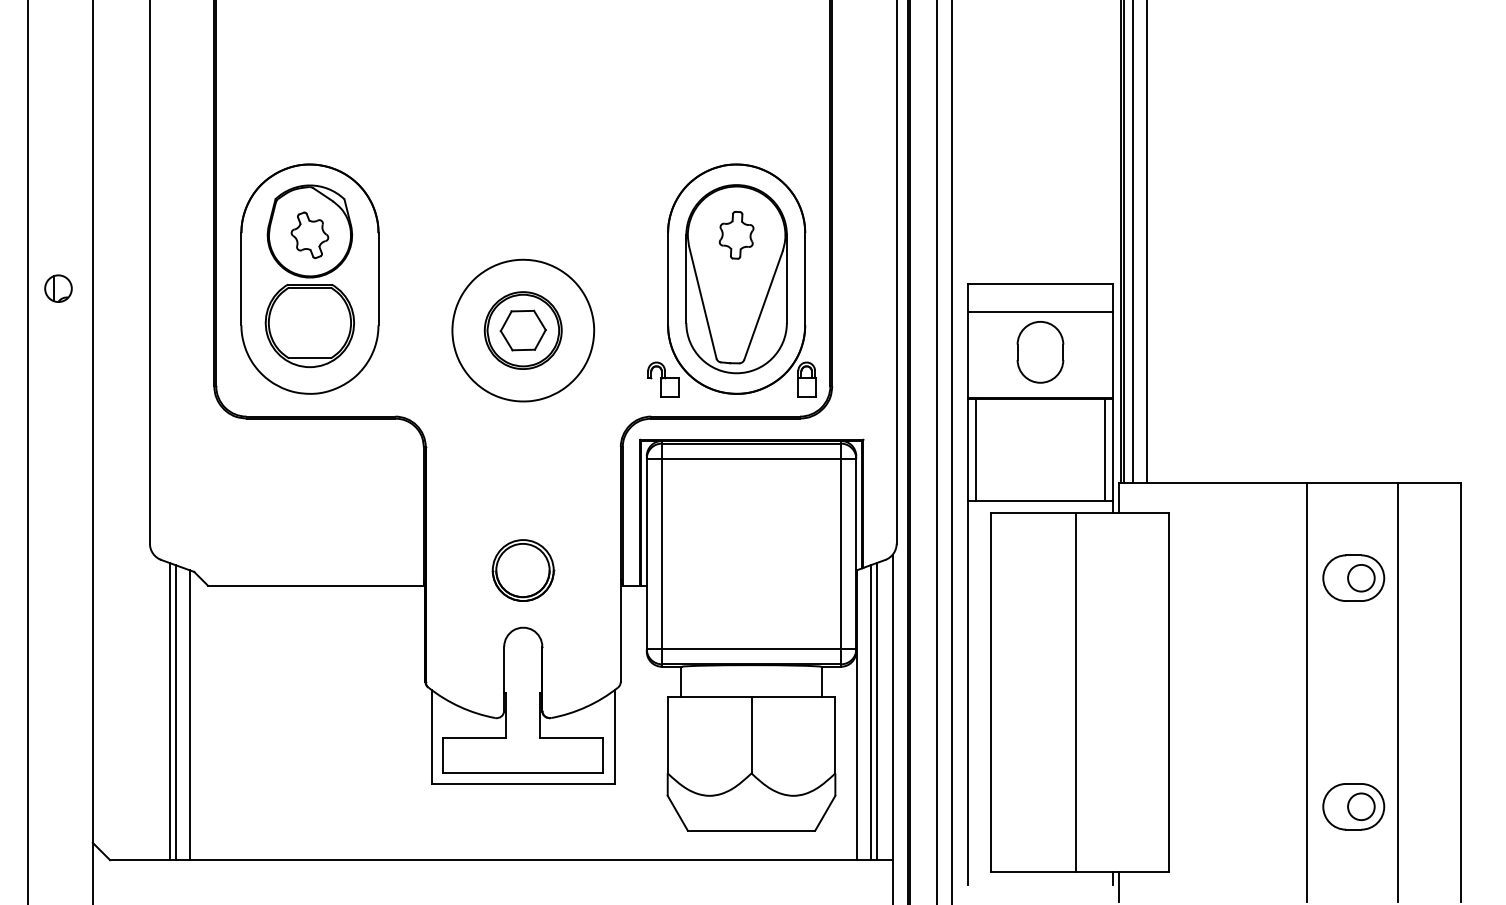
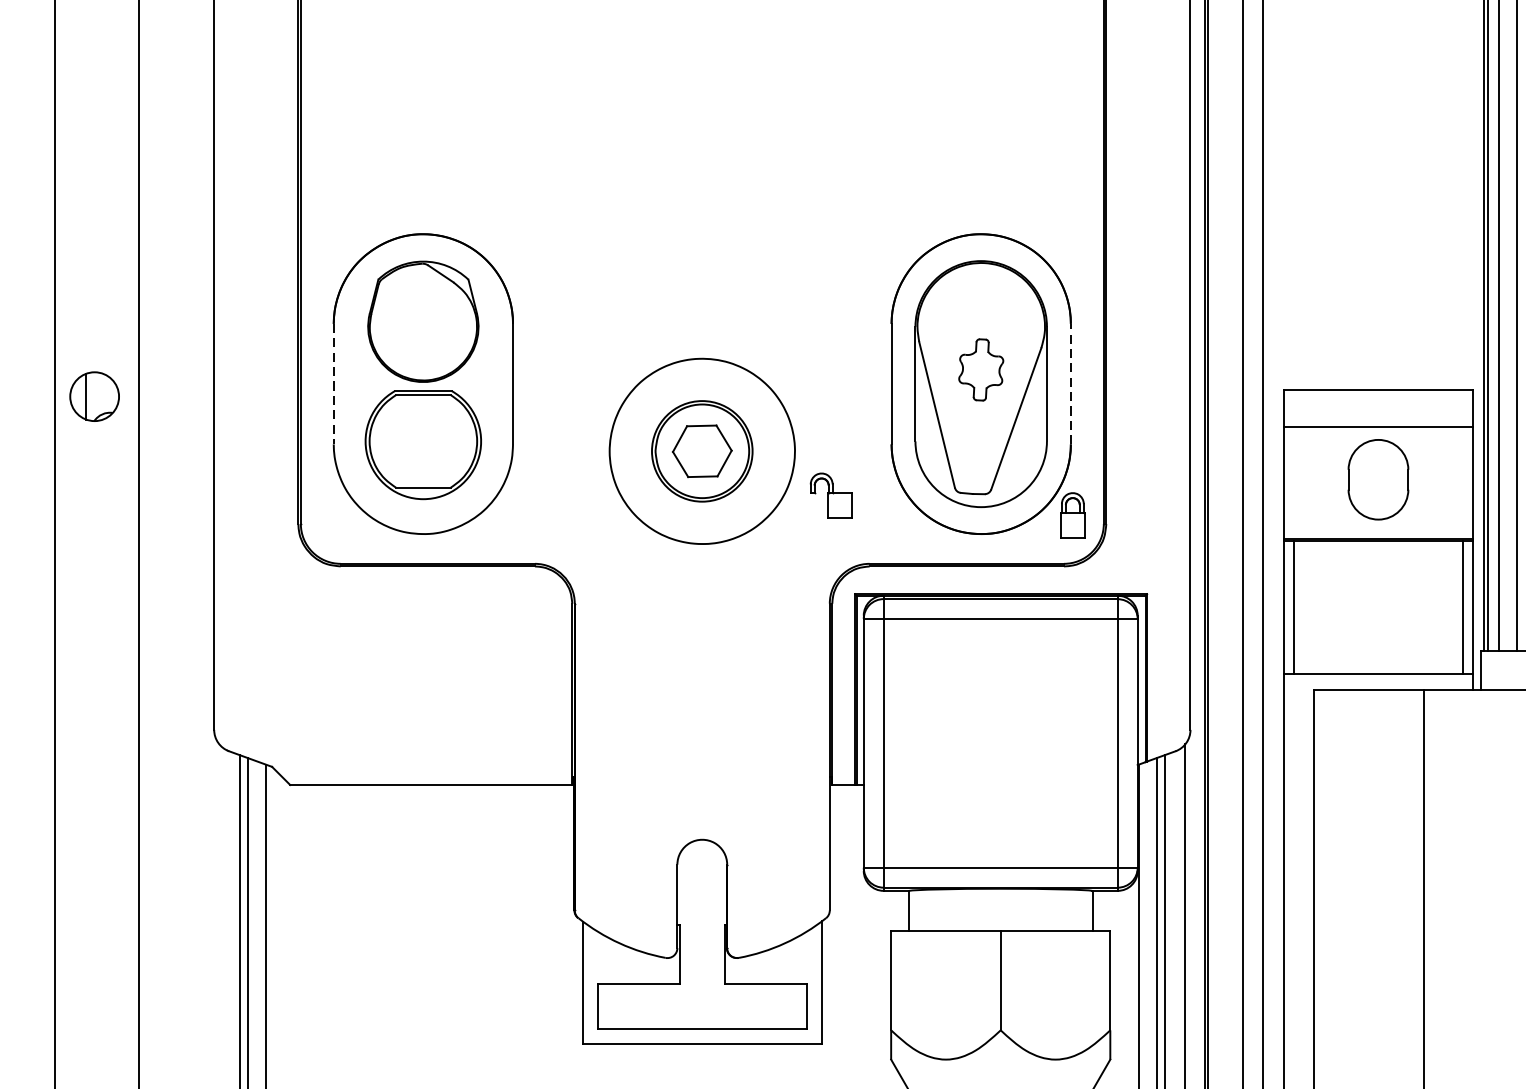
part: (309, 235) -> (422, 327), removed
part: (736, 235) -> (981, 370), moved
line: (805, 278) -> (1071, 383), solid -> dashed
line: (241, 279) -> (333, 384), solid -> dashed
part: (58, 288) -> (94, 396), size x1.4
part: (663, 379) -> (830, 495), moved
part: (523, 570) -> (702, 765), removed

